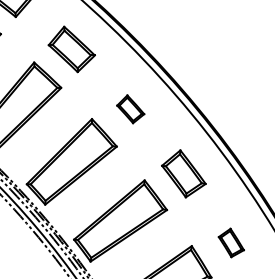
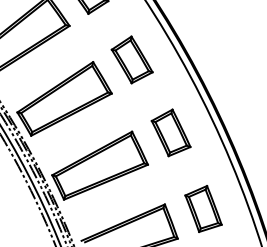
part: (130, 109) -> (132, 60), size x1.67
part: (231, 242) -> (204, 208), size x1.67

